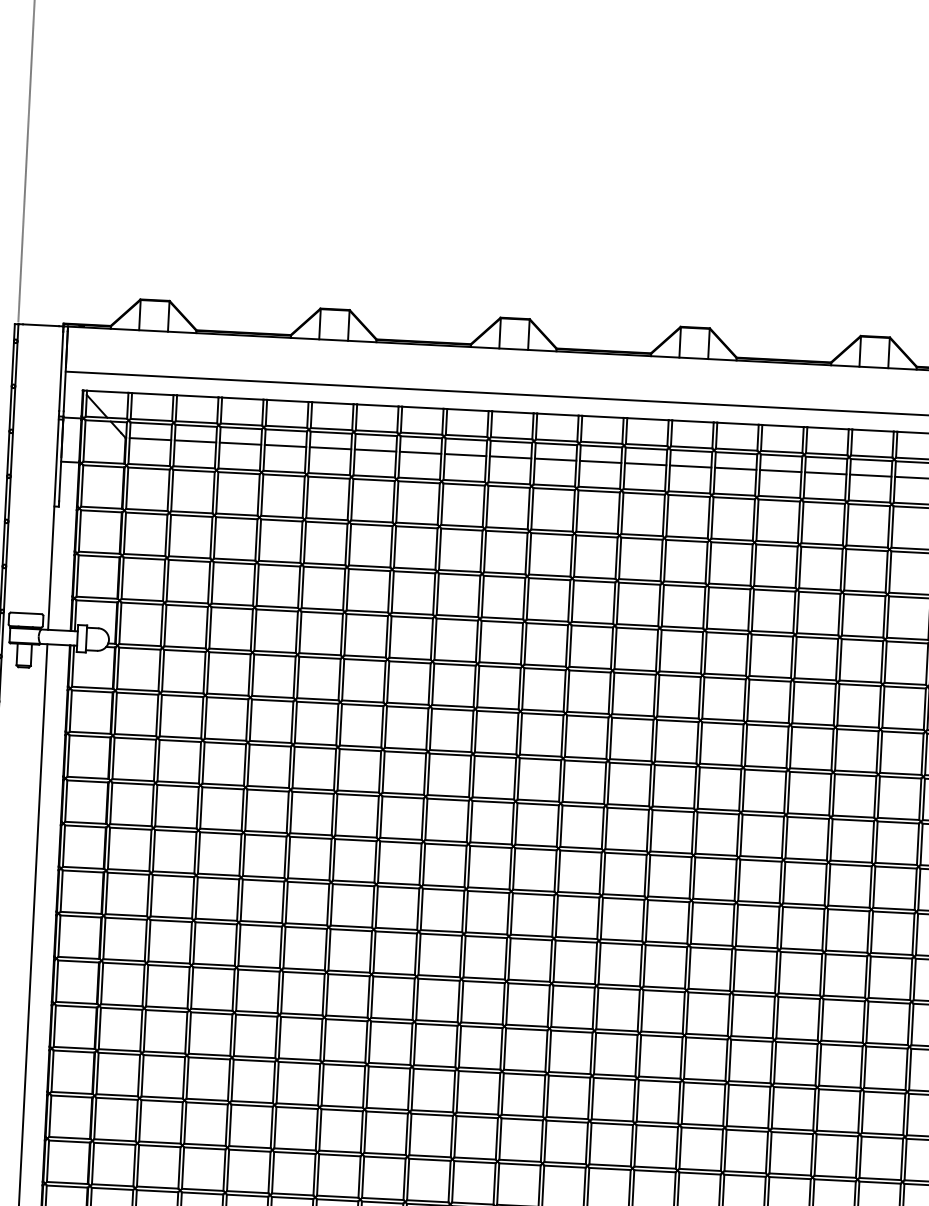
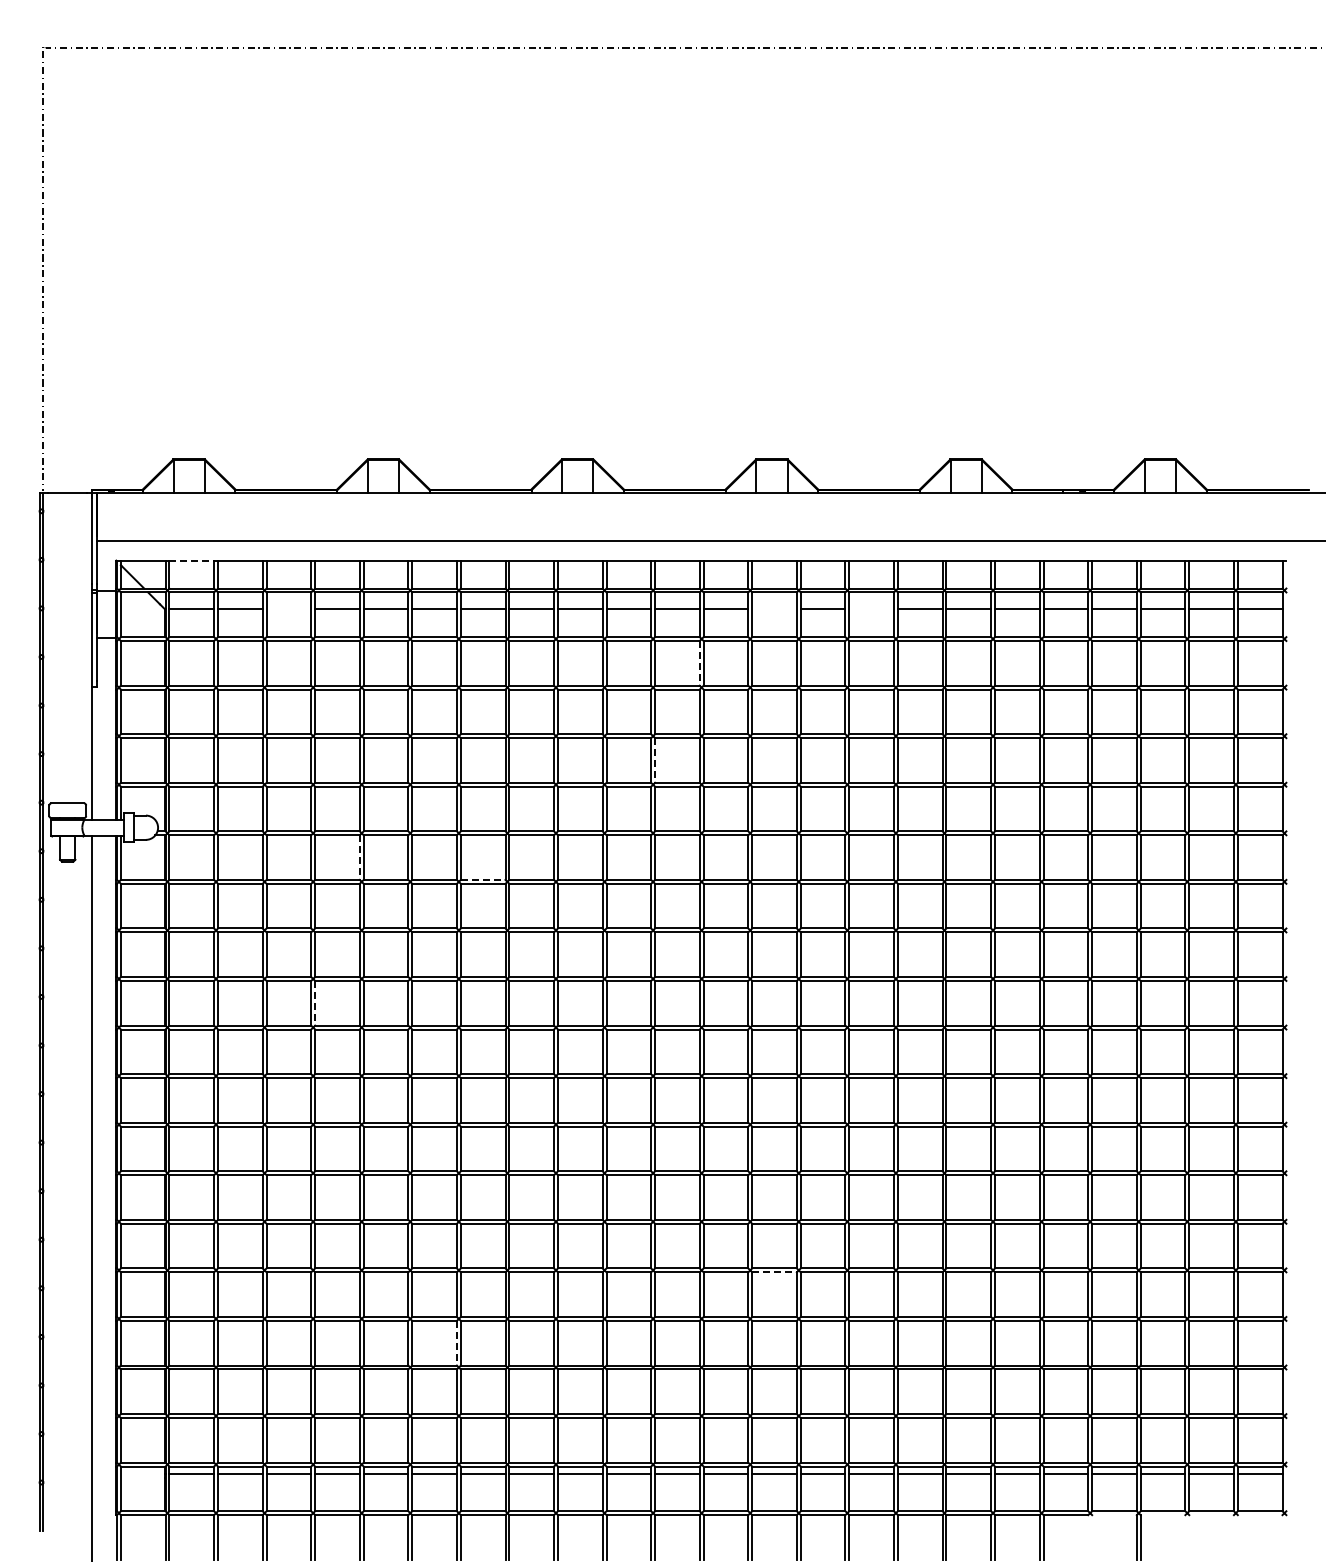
line: (153, 394) -> (192, 560), solid -> dashed
line: (240, 443) -> (288, 609), removed
line: (690, 466) -> (774, 609), removed
line: (780, 471) -> (871, 609), removed
line: (618, 513) -> (699, 663), solid -> dashed
line: (573, 601) -> (655, 760), solid -> dashed
line: (294, 678) -> (359, 858), solid -> dashed
line: (408, 703) -> (483, 879), solid -> dashed
line: (246, 810) -> (315, 1003), solid -> dashed
line: (660, 1081) -> (775, 1272), solid -> dashed
line: (361, 1132) -> (456, 1343), solid -> dashed

